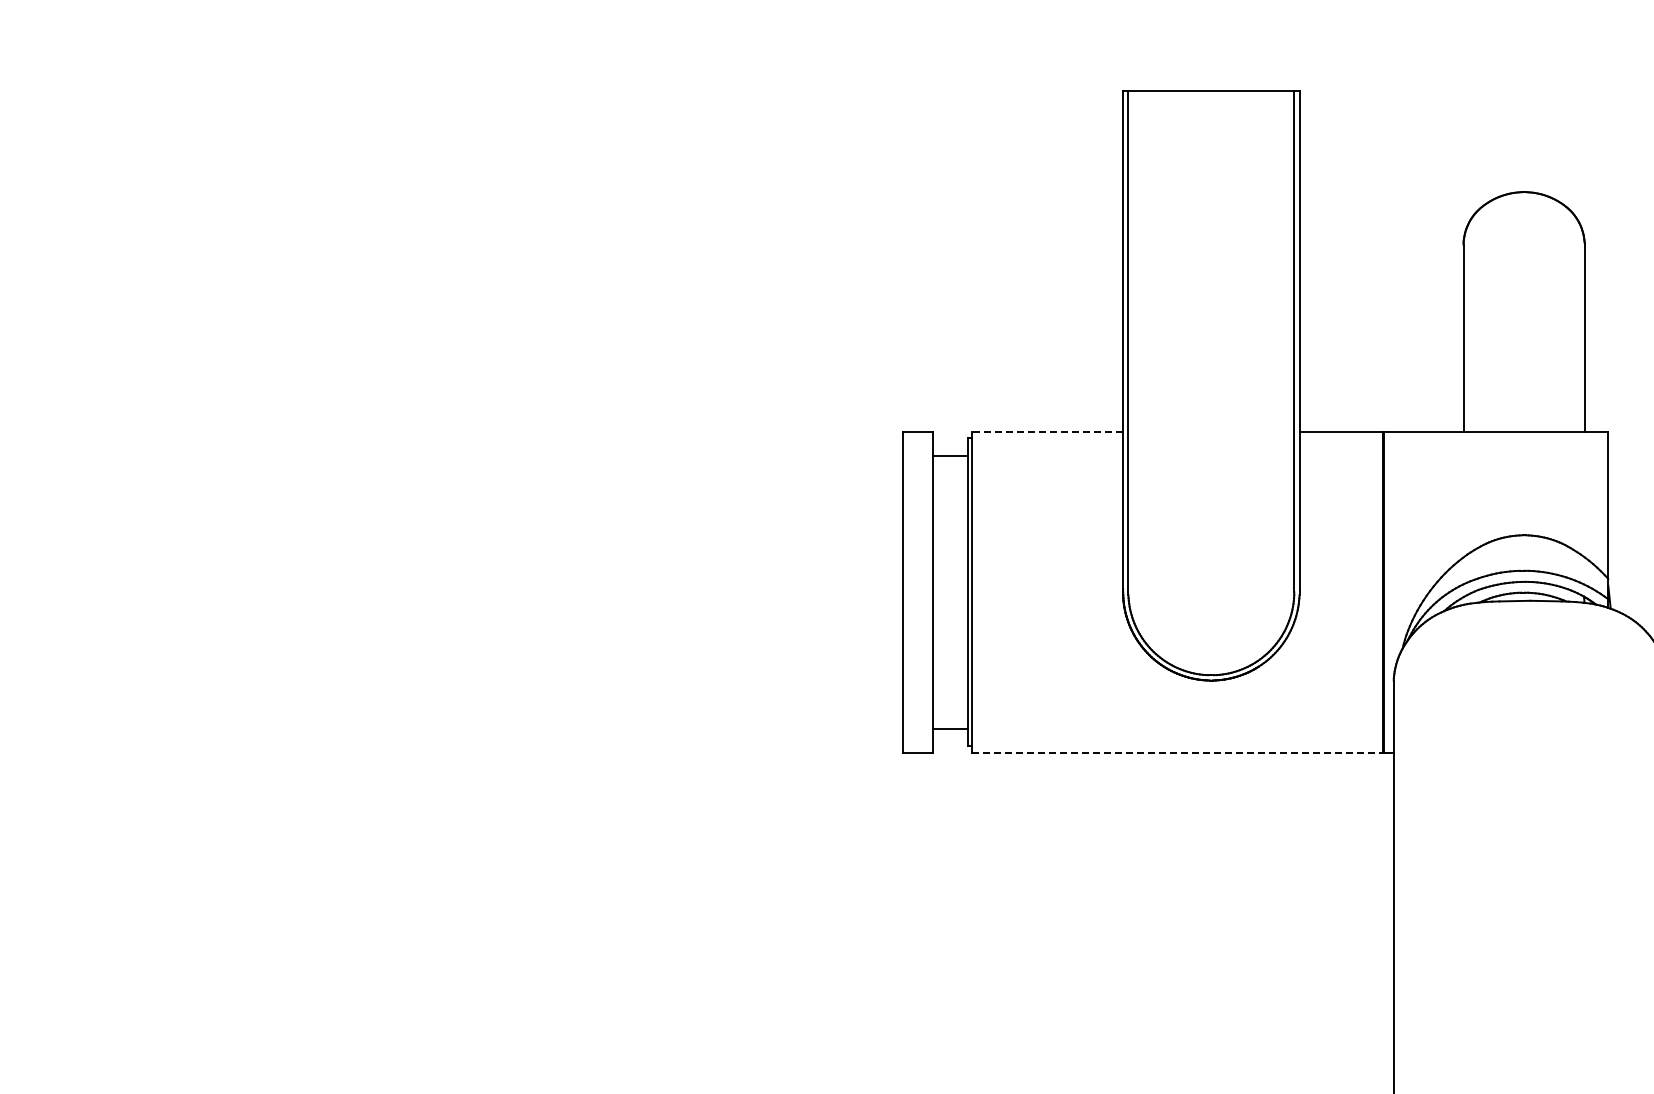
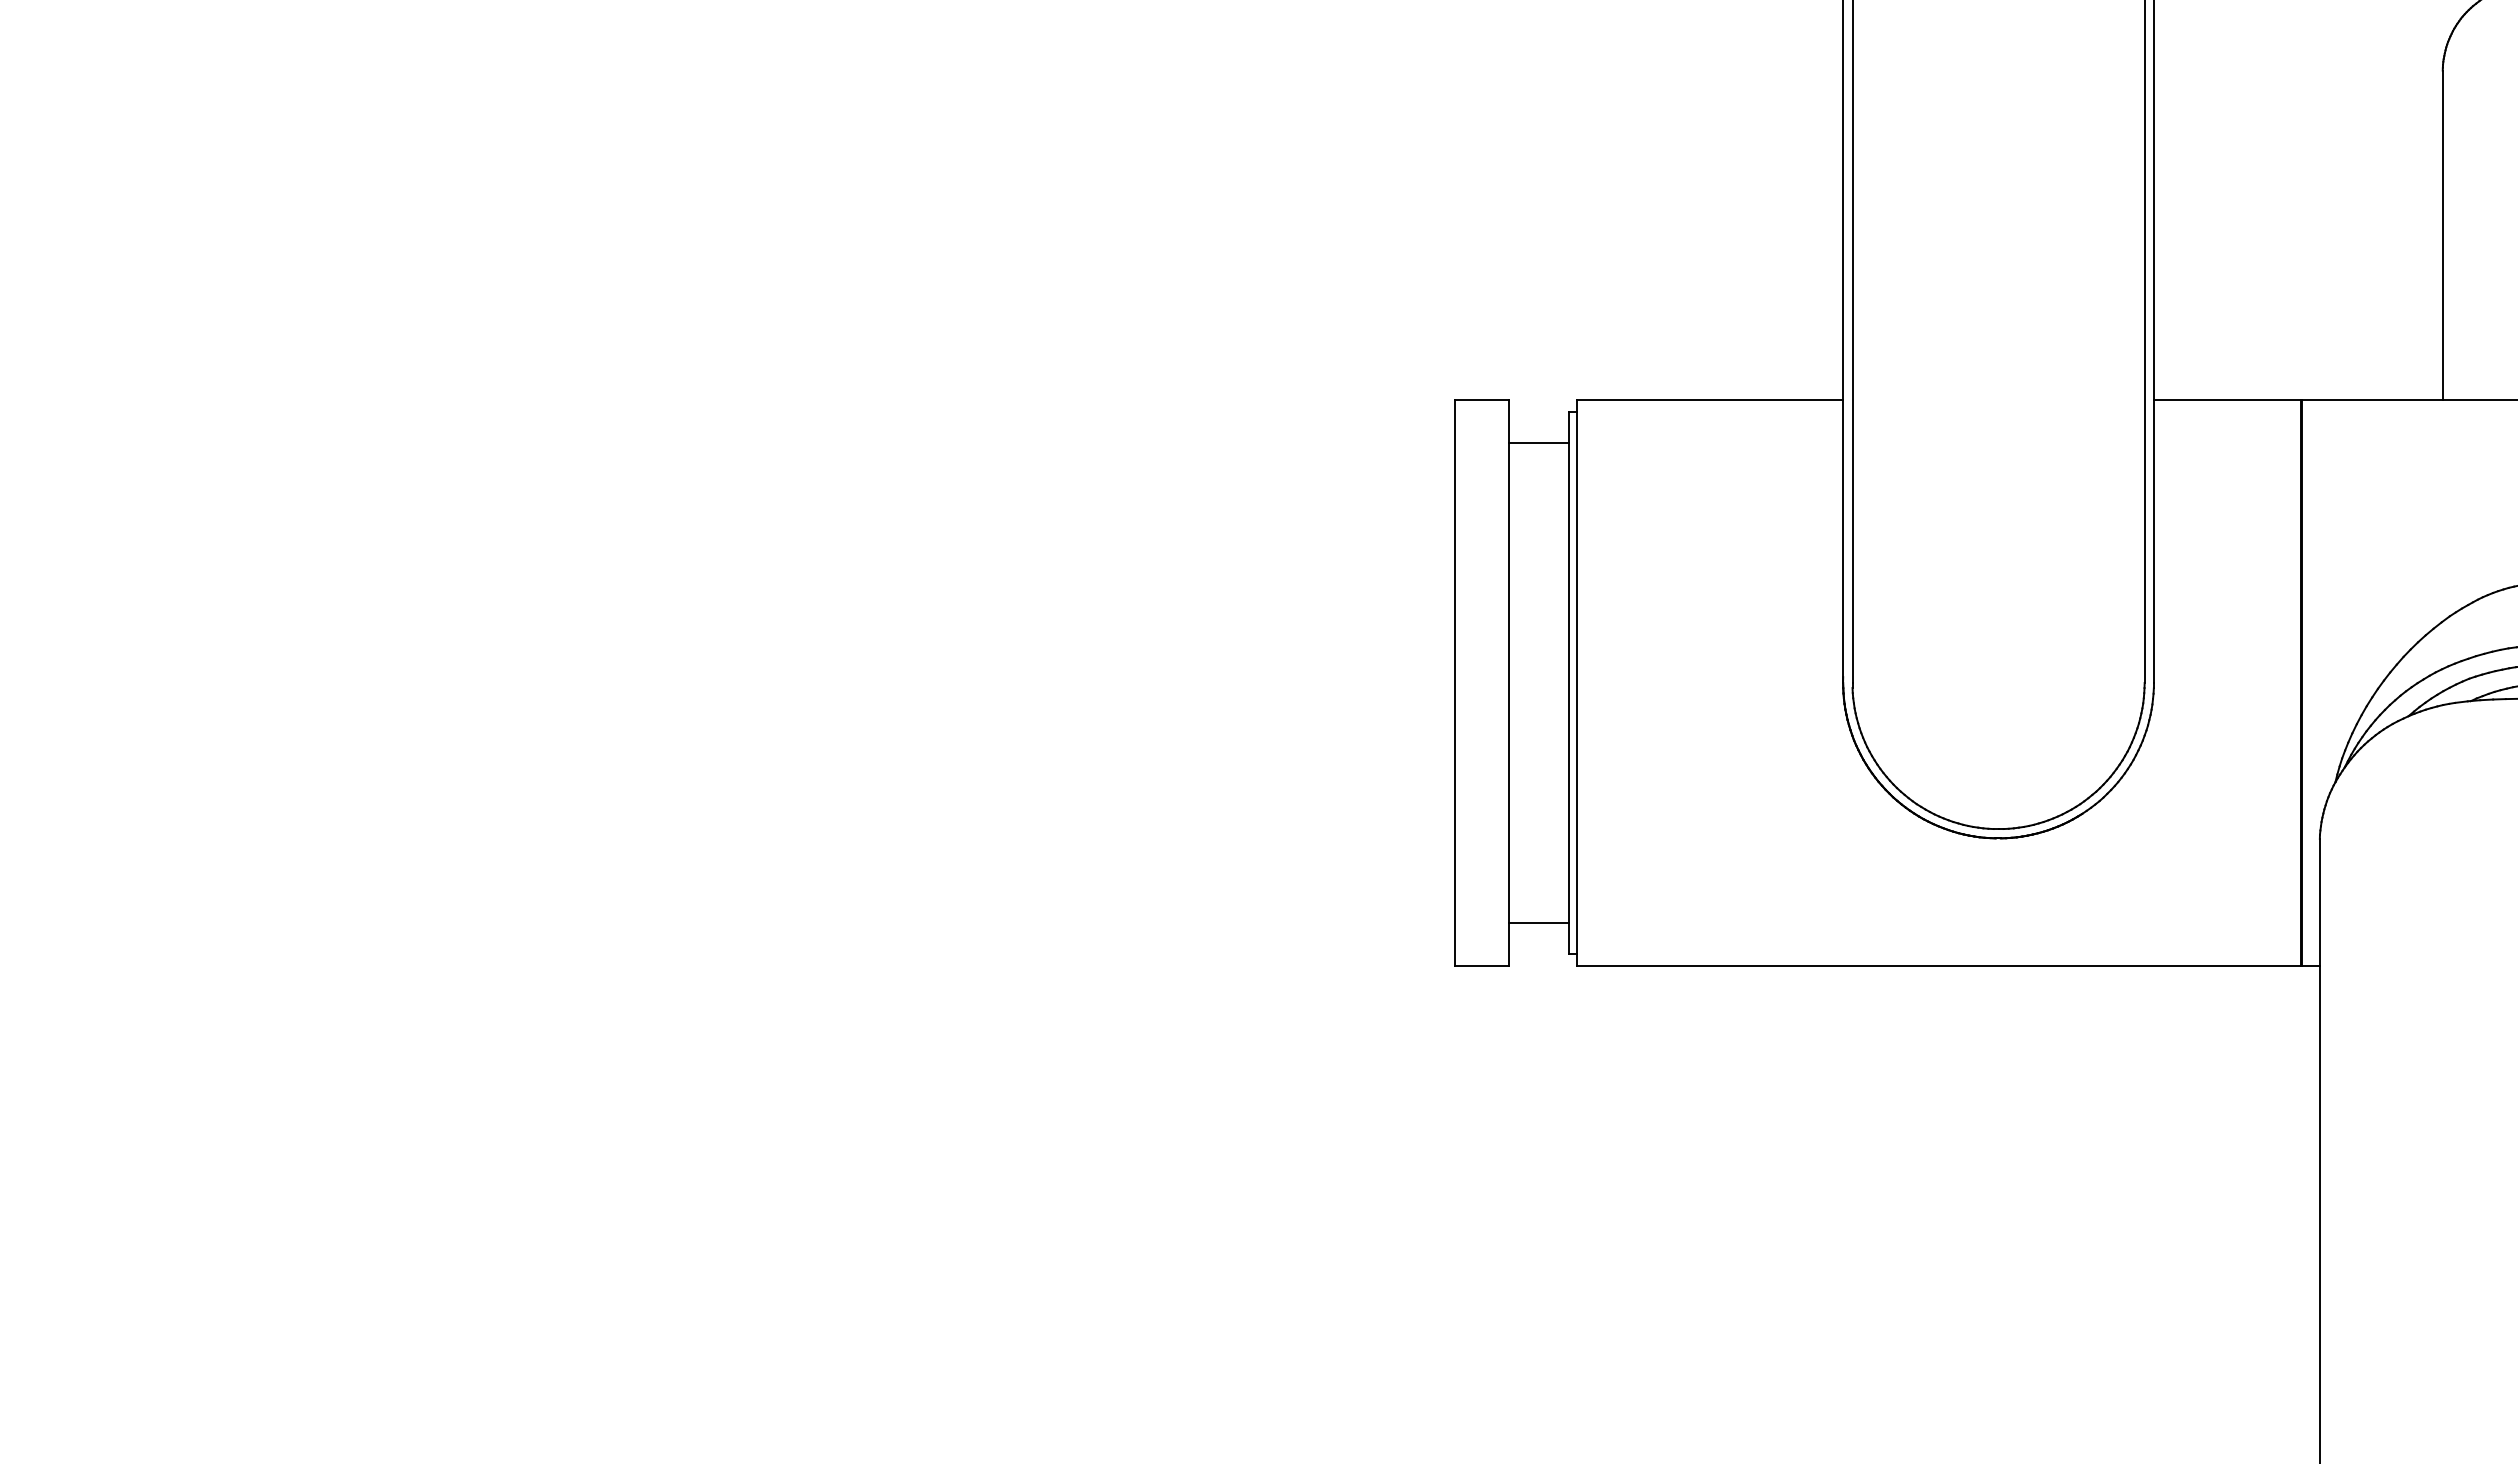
line: (1047, 431) -> (1709, 399), dashed -> solid
line: (1178, 752) -> (1940, 965), dashed -> solid

